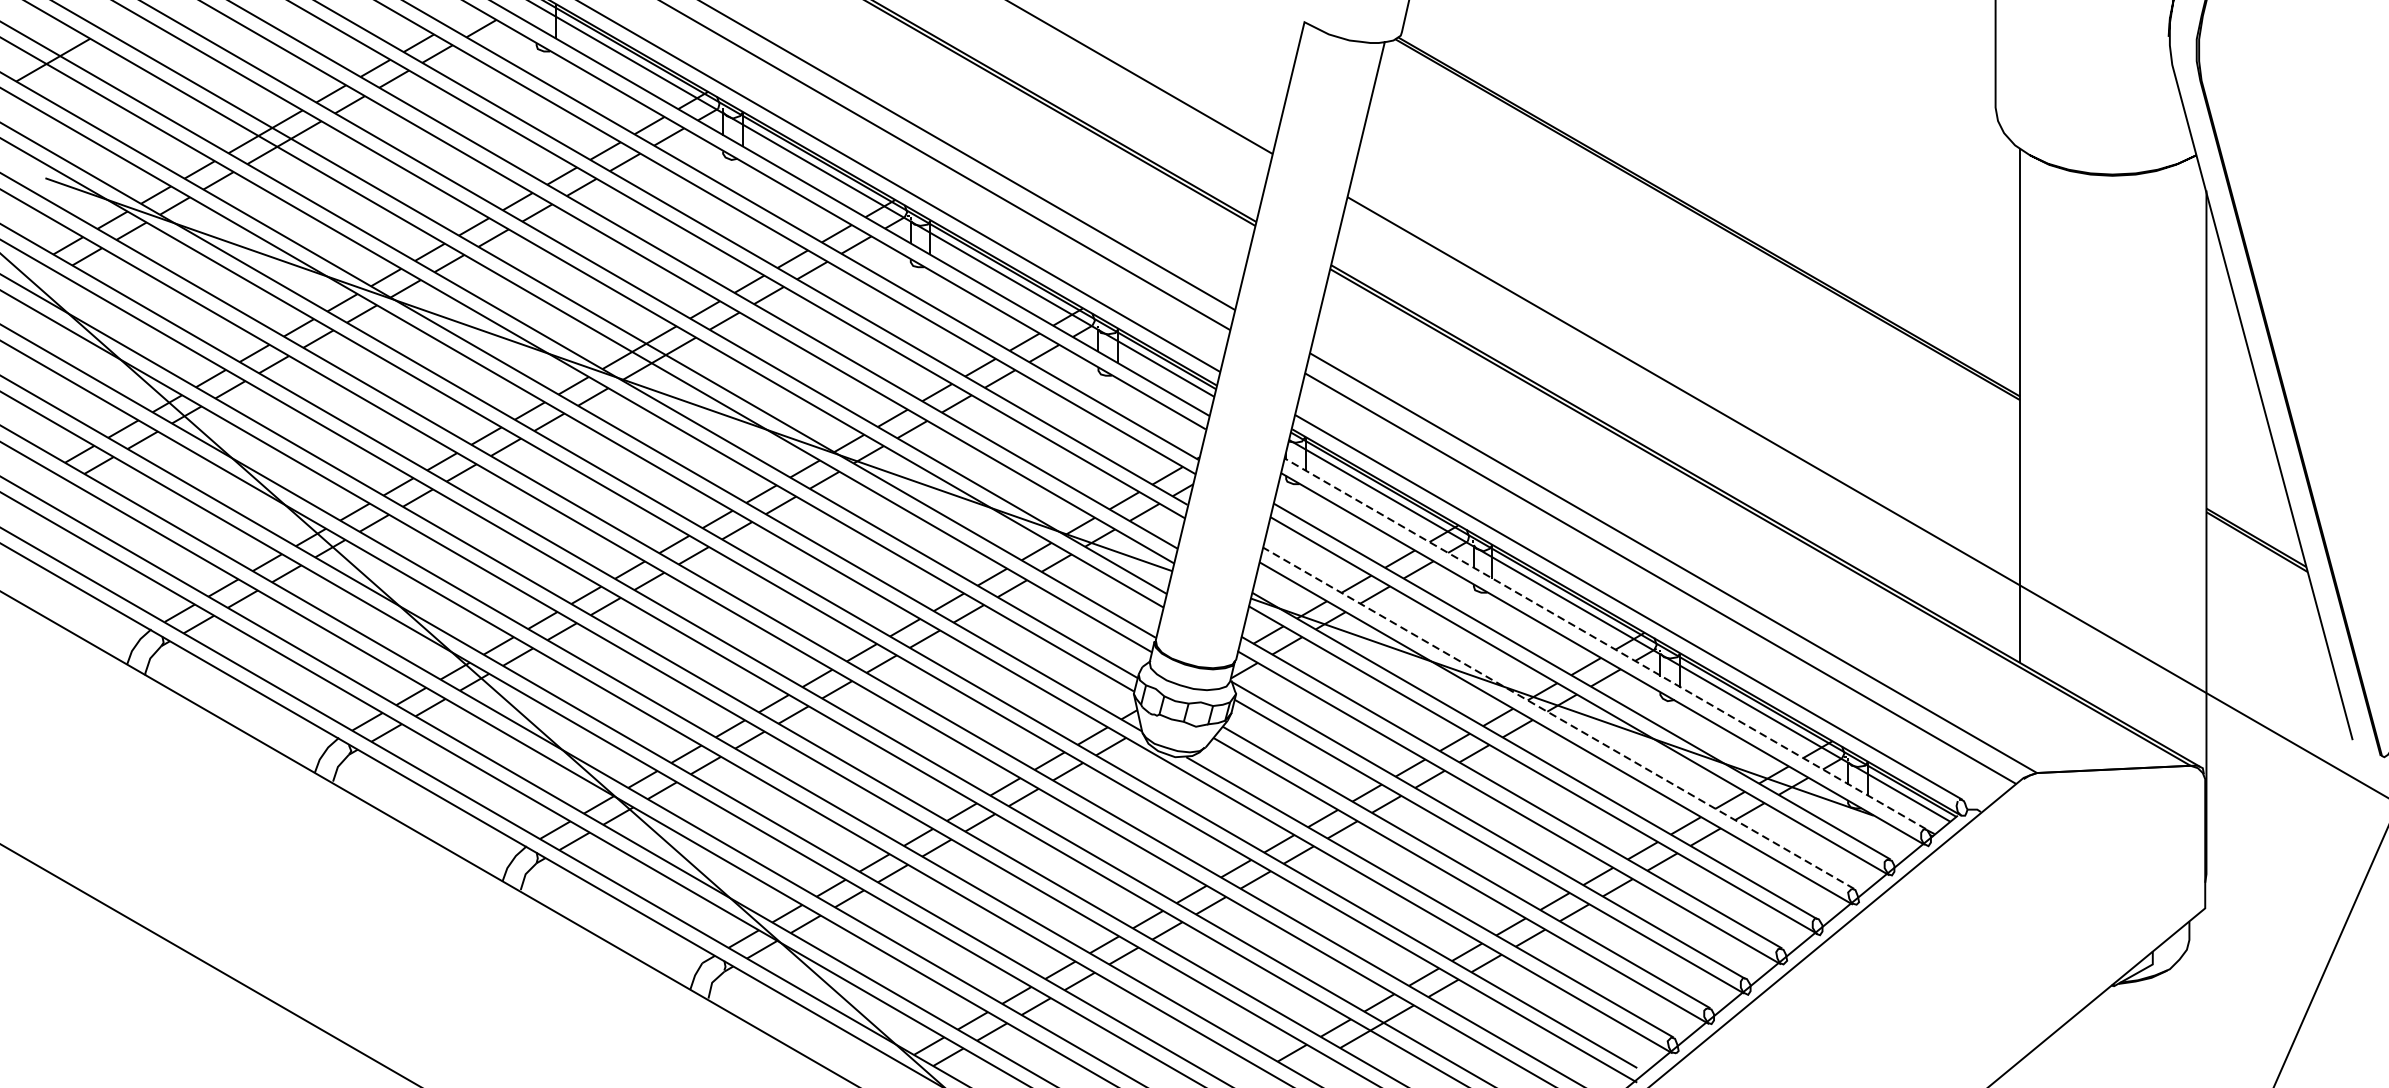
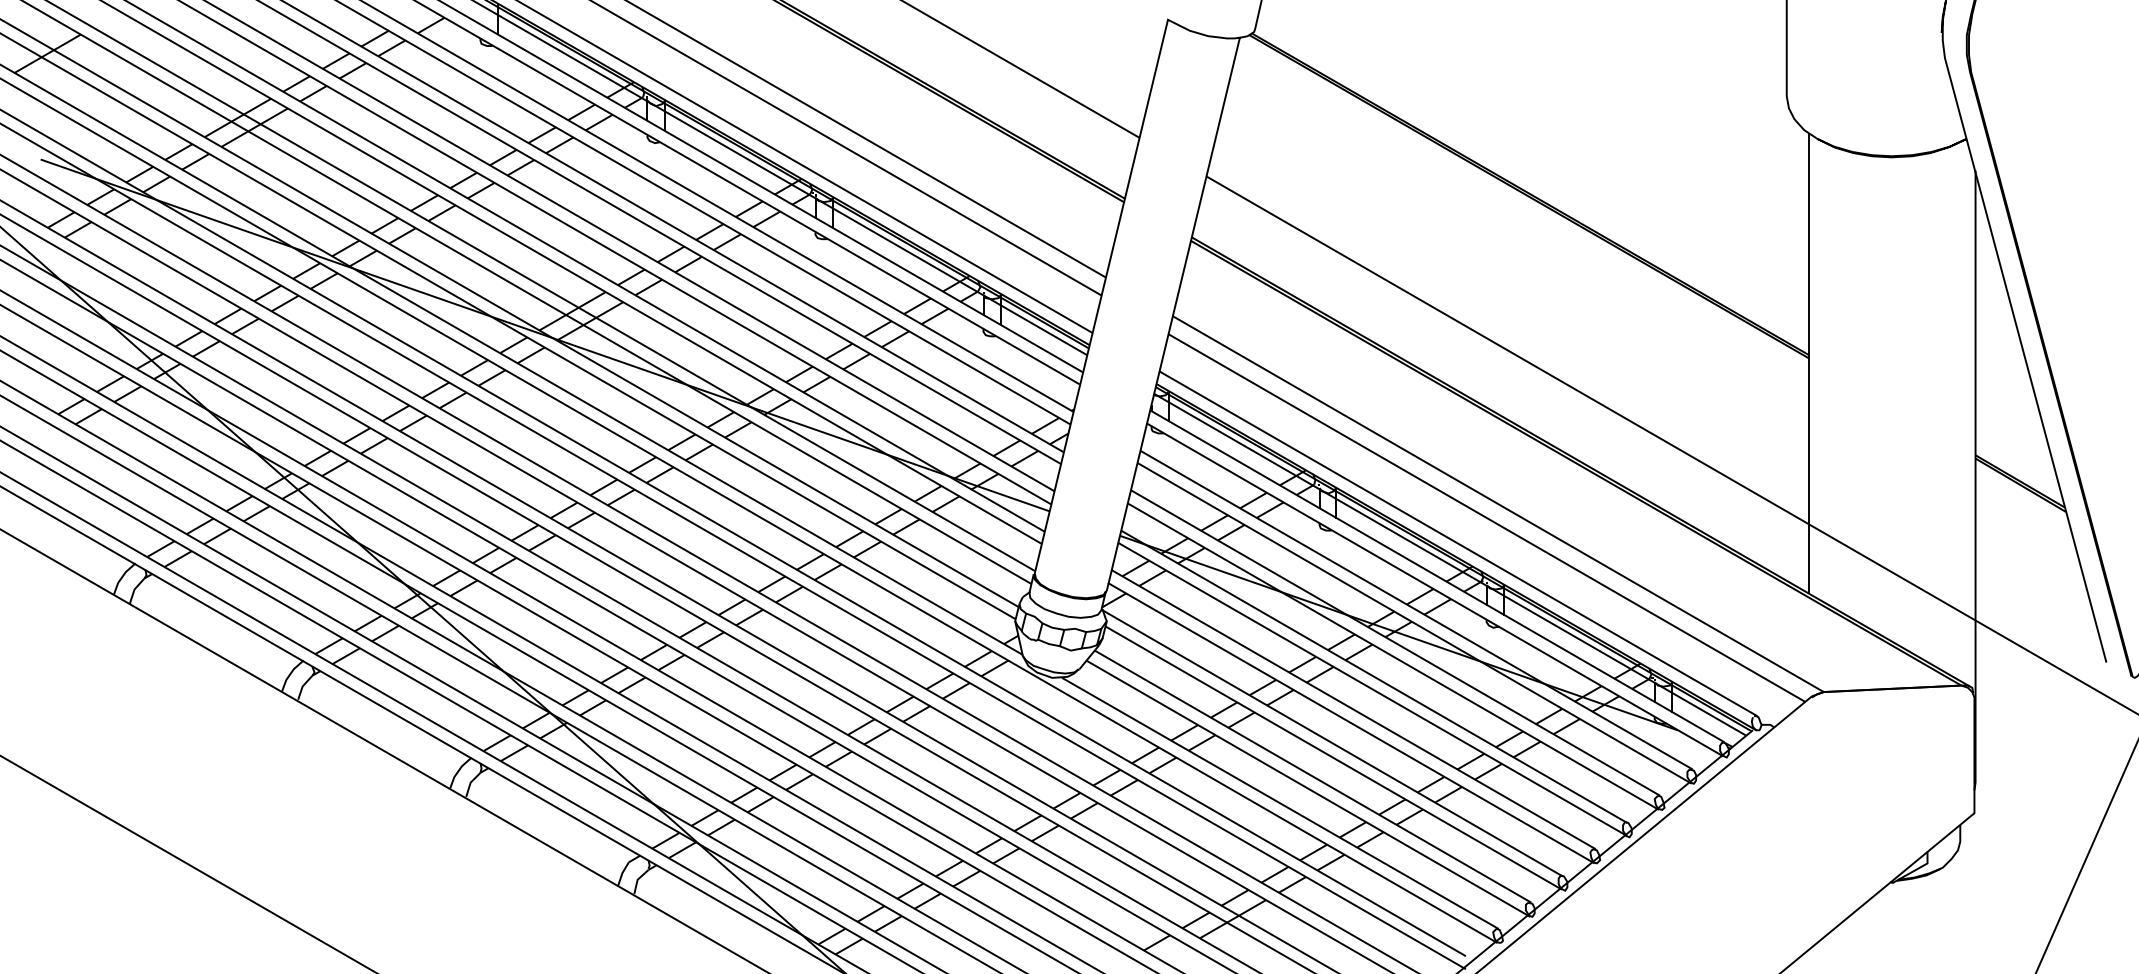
line: (1605, 643) -> (1437, 576), dashed -> solid
line: (1558, 717) -> (1395, 642), dashed -> solid

